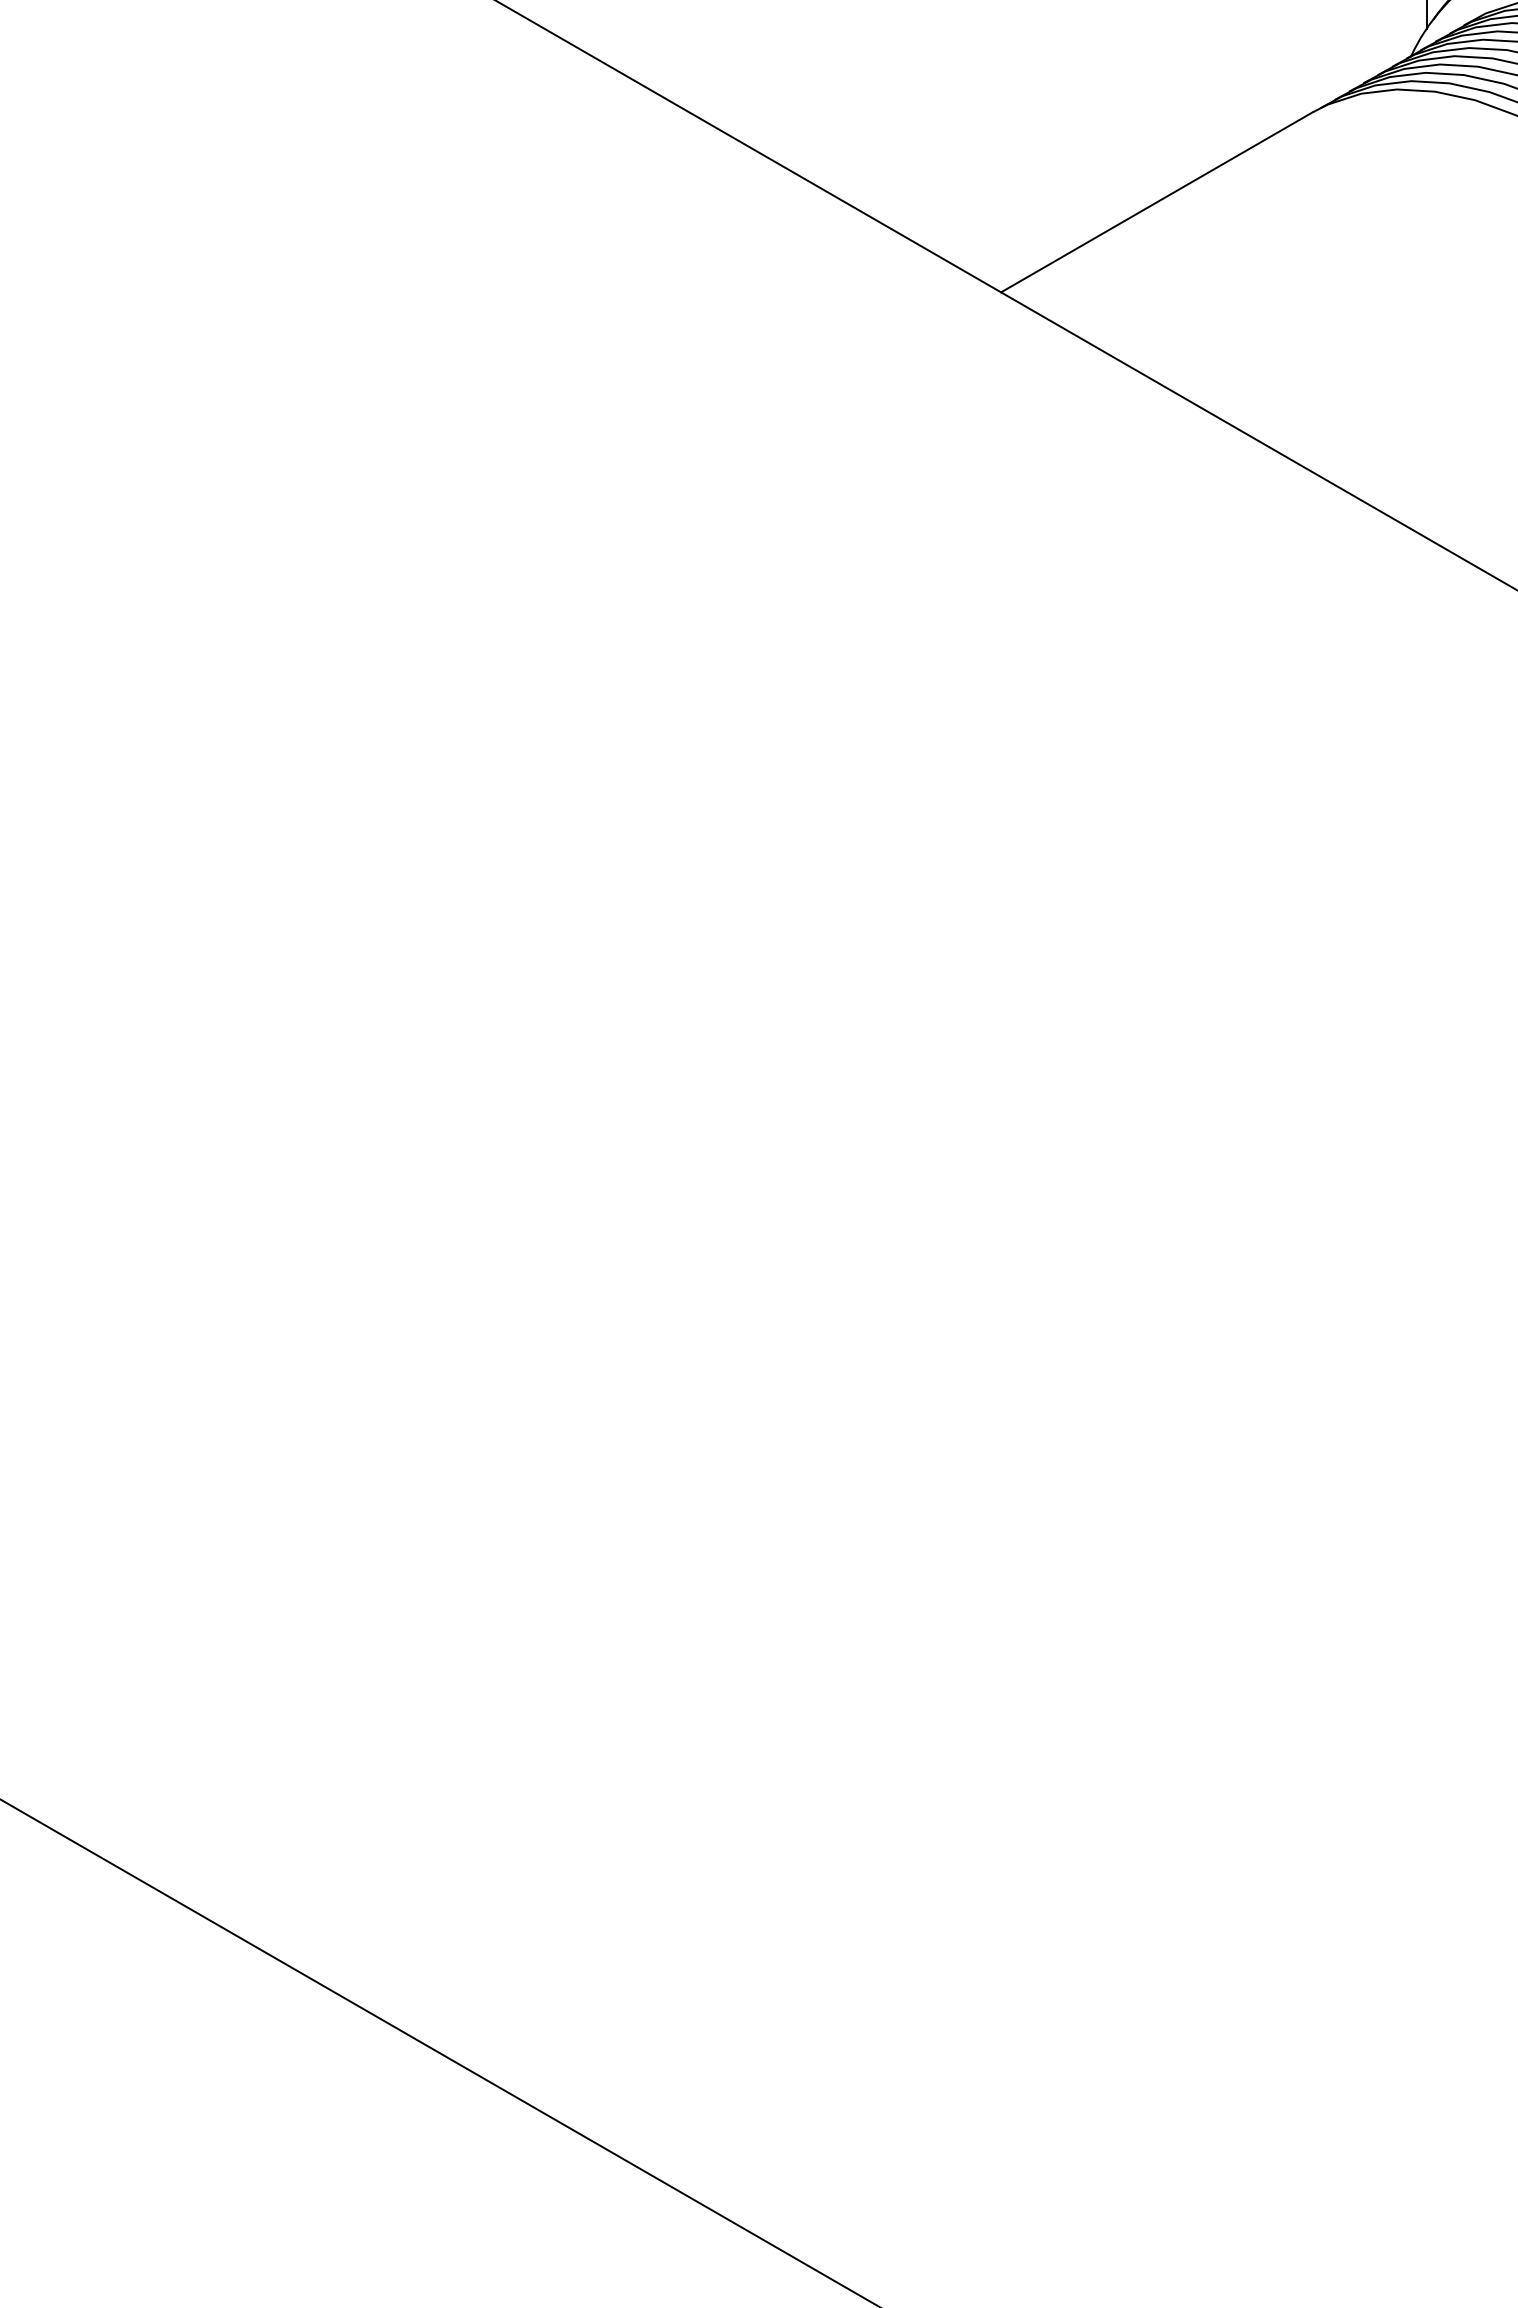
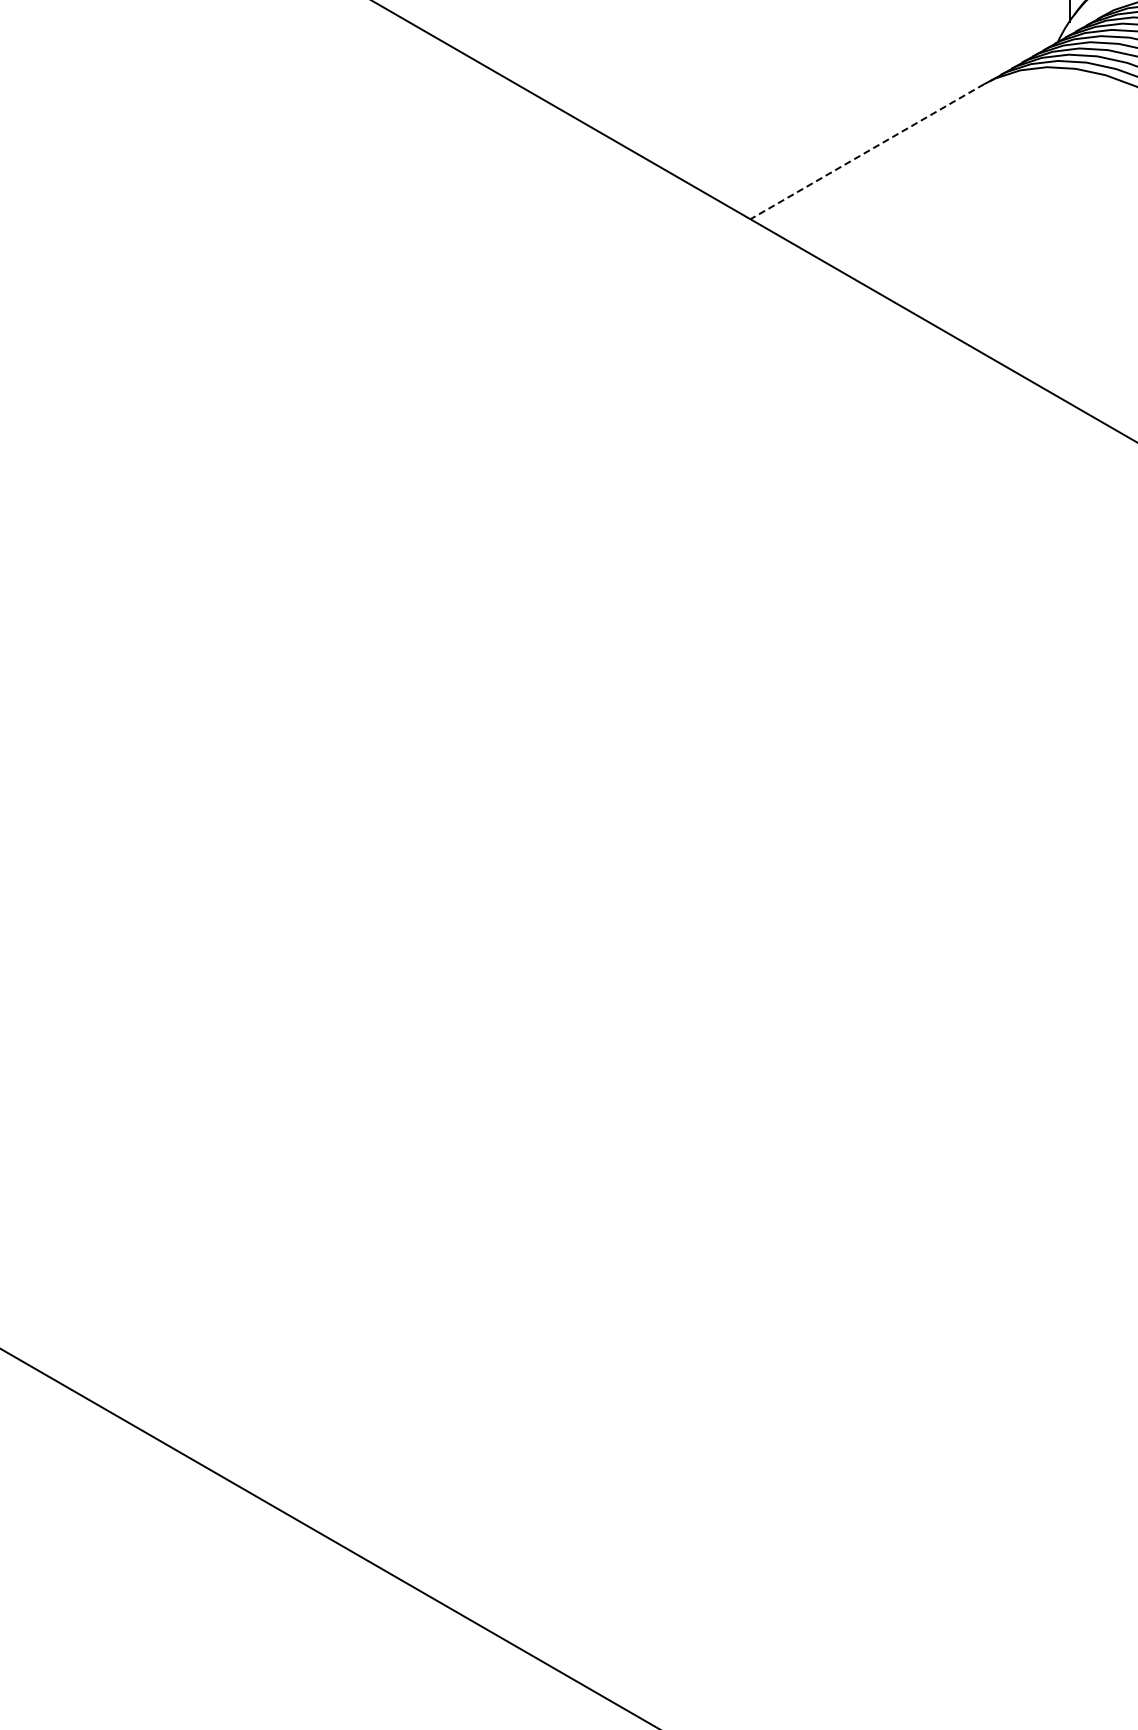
line: (1157, 201) -> (867, 151), solid -> dashed

